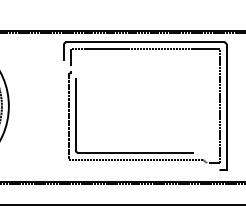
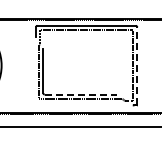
line: (227, 106) -> (137, 65), solid -> dashed
line: (135, 152) -> (80, 94), solid -> dashed

